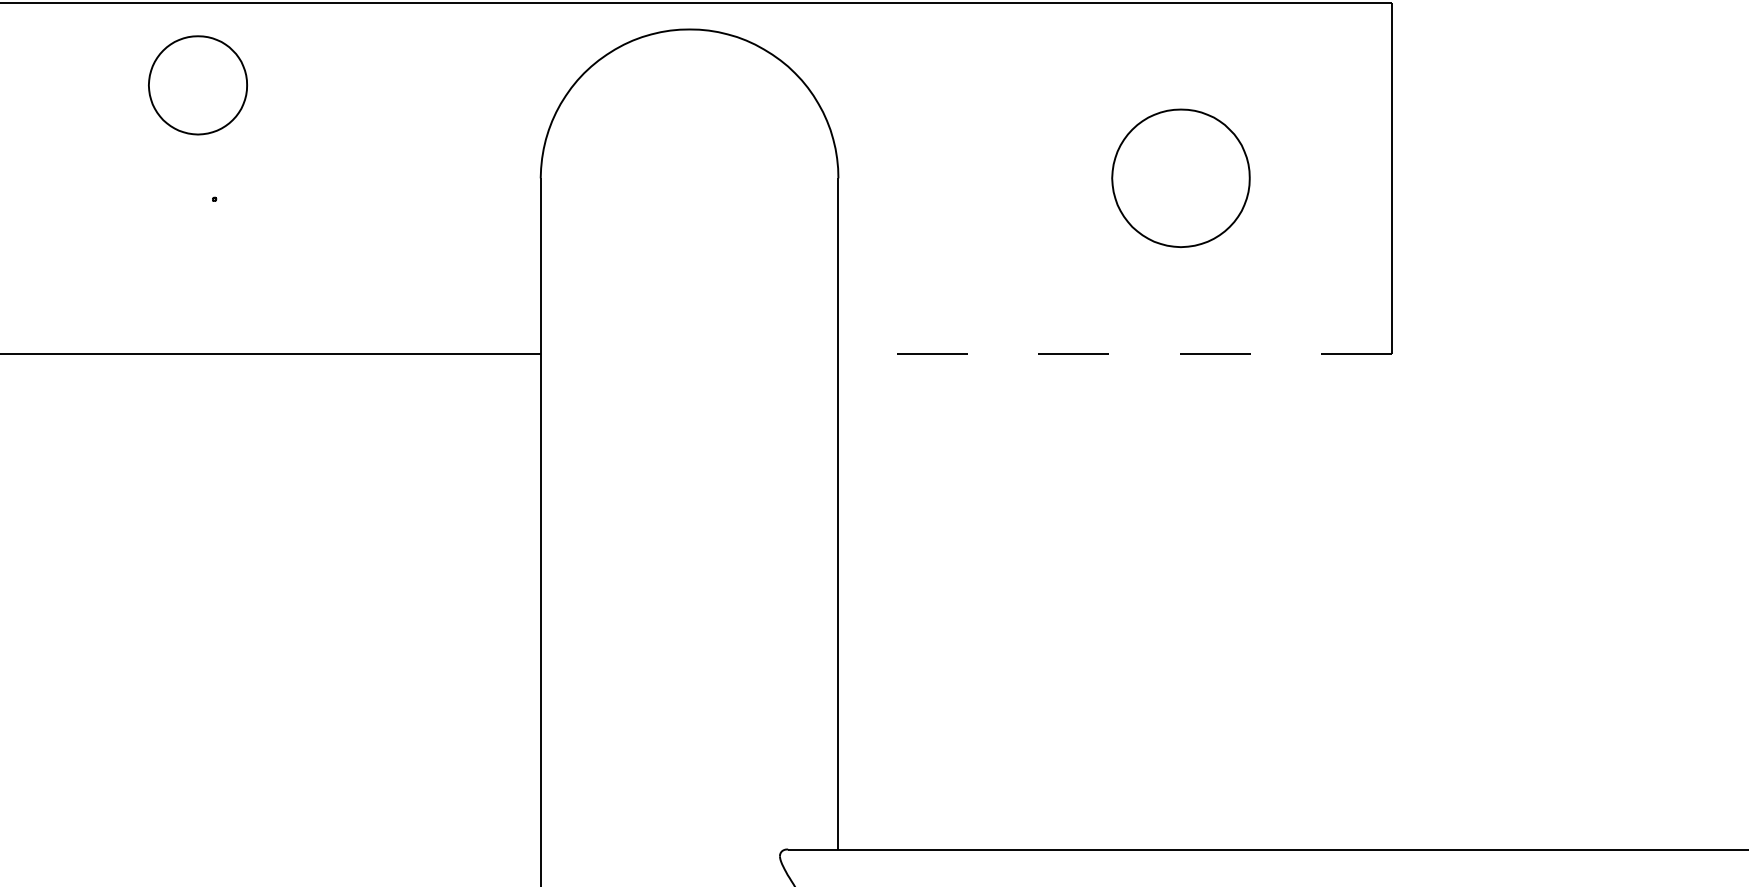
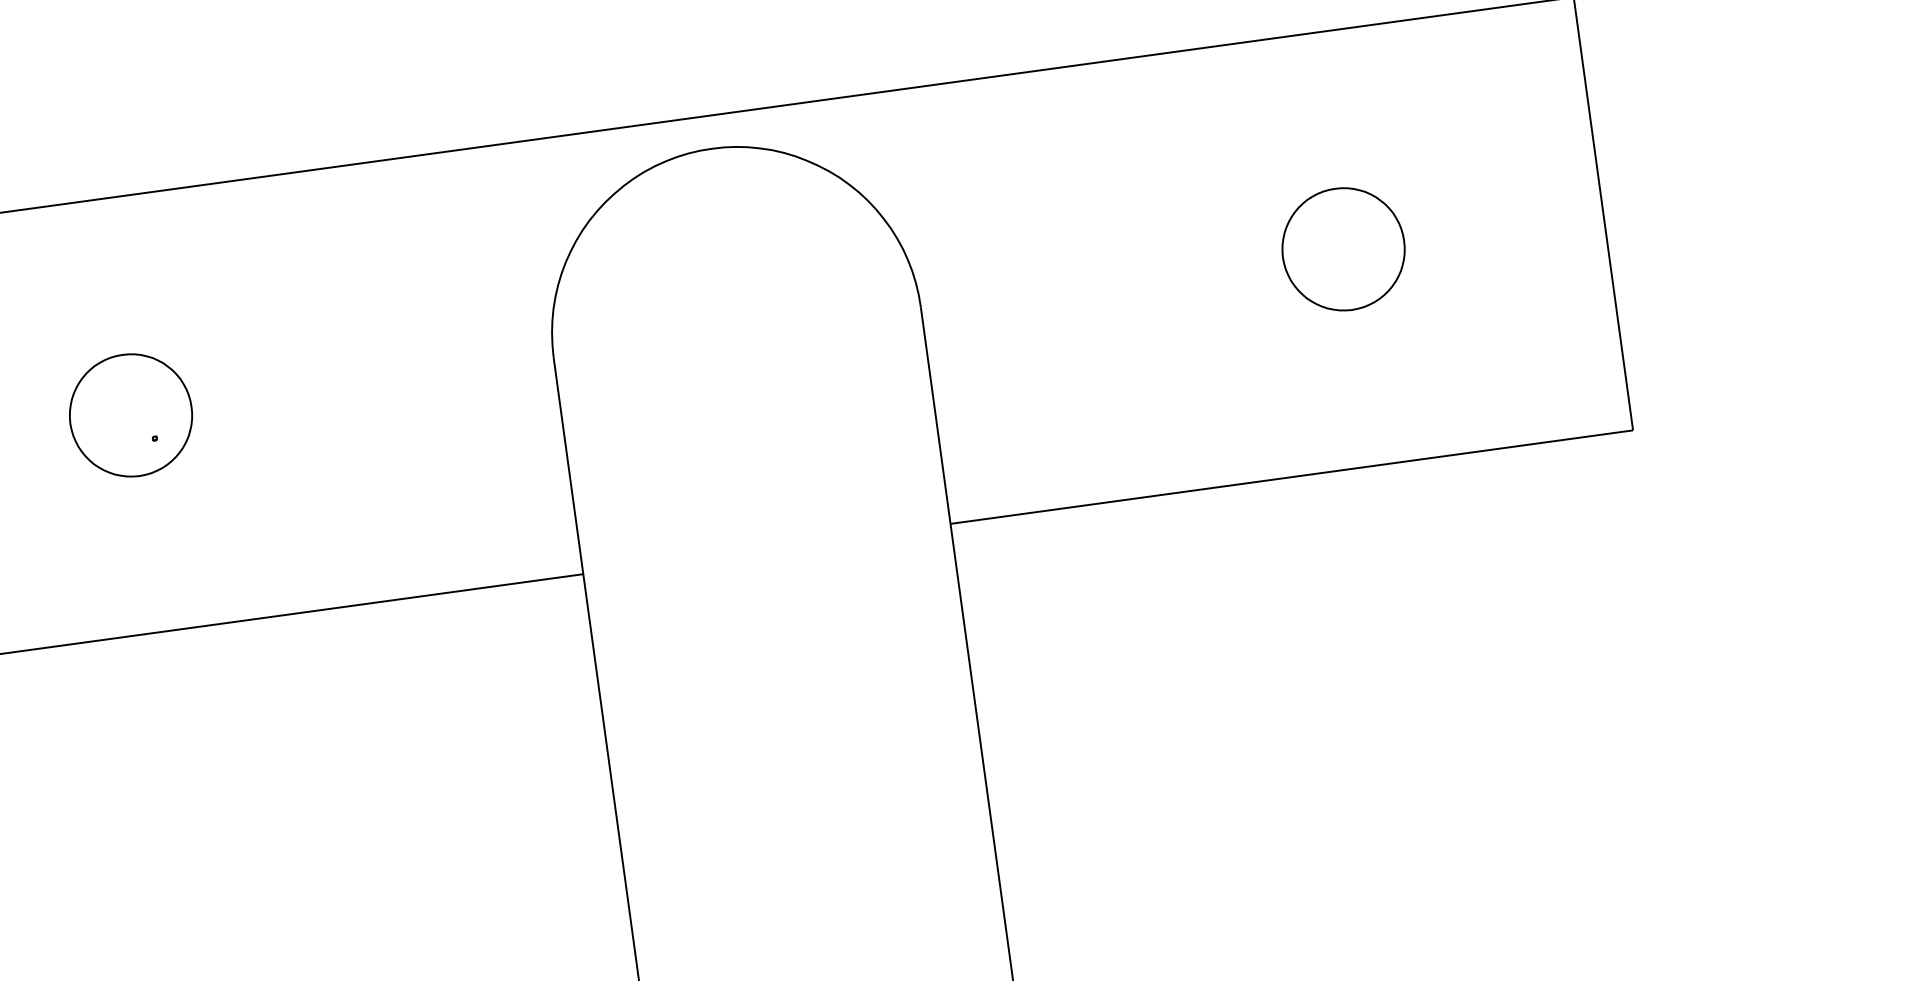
part: (197, 85) -> (130, 415), moved
part: (1181, 178) -> (1344, 249), size x0.71
line: (1115, 353) -> (1292, 476), dashed -> solid

